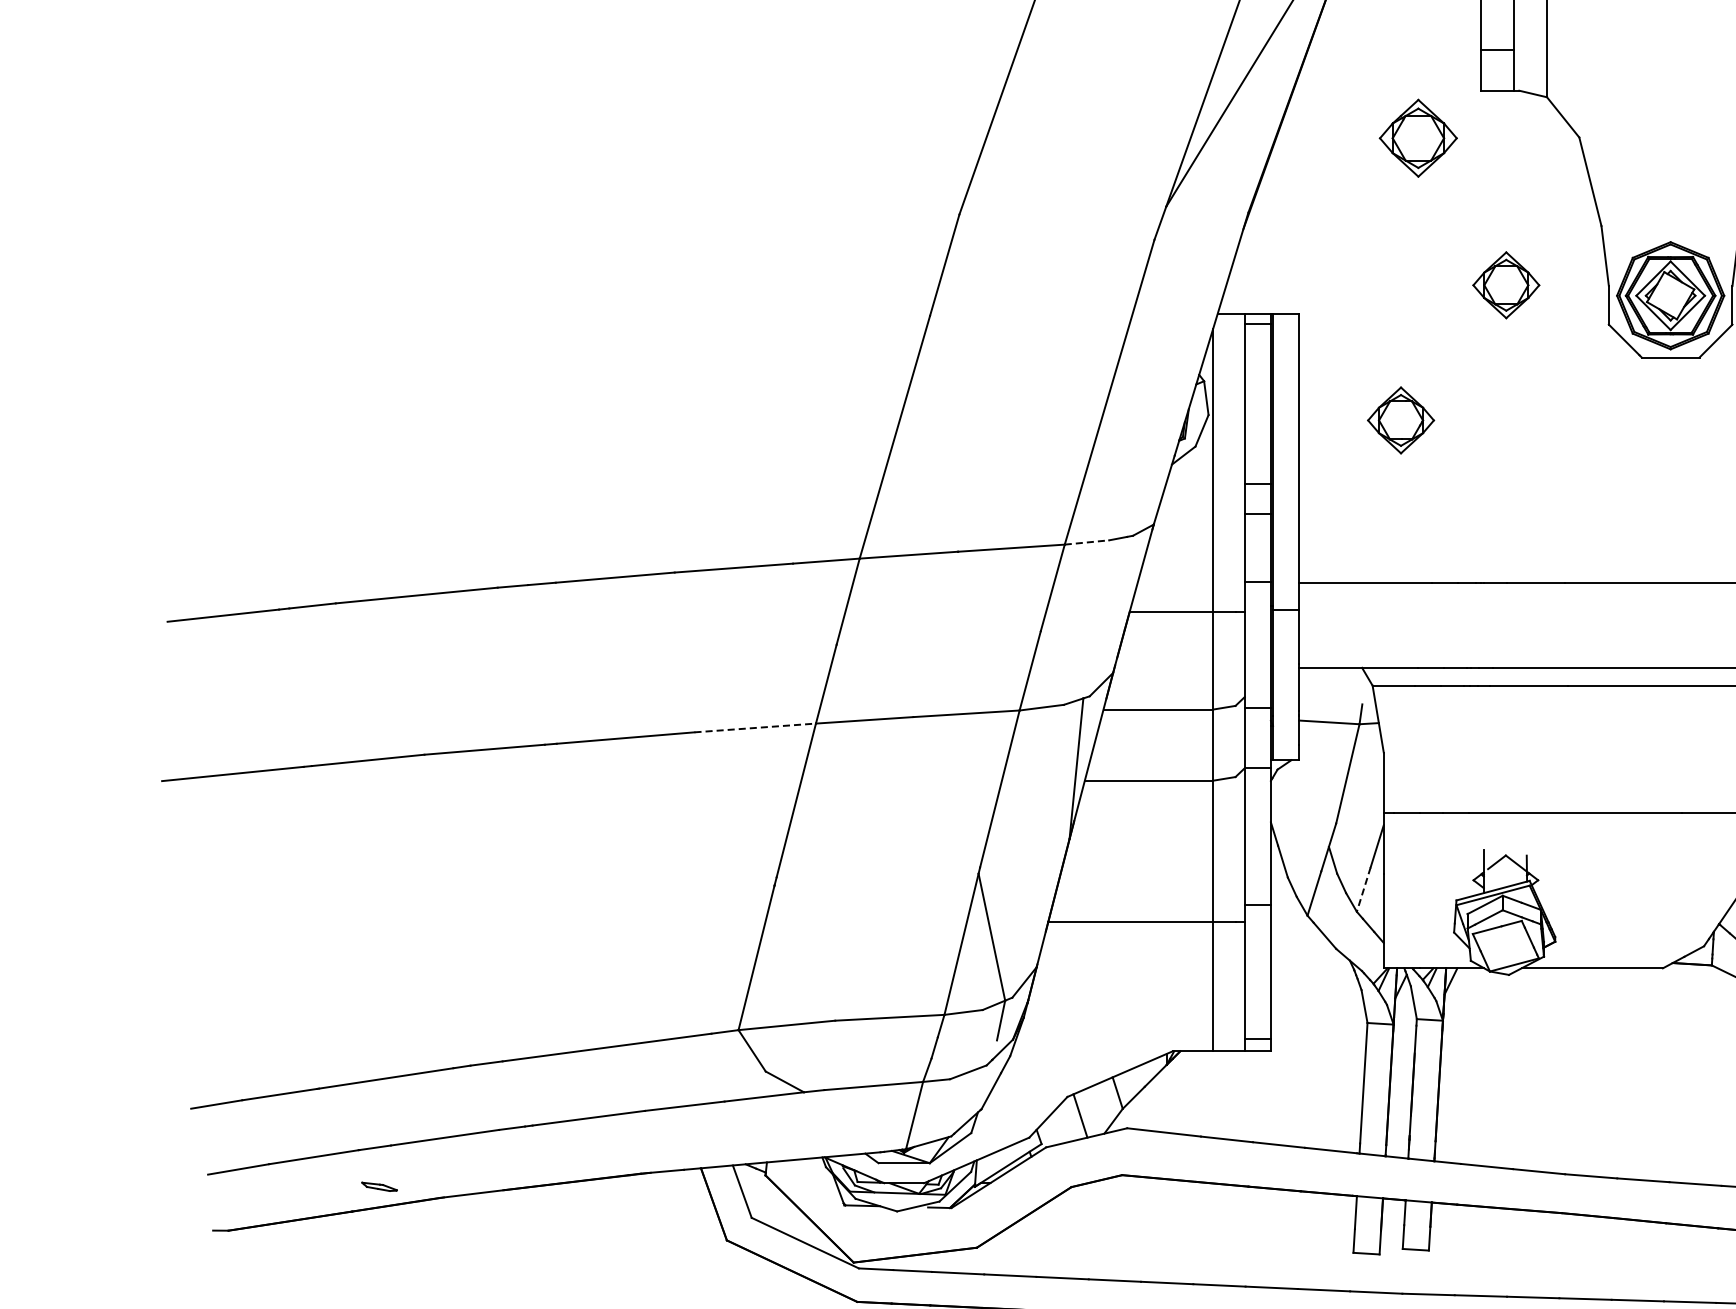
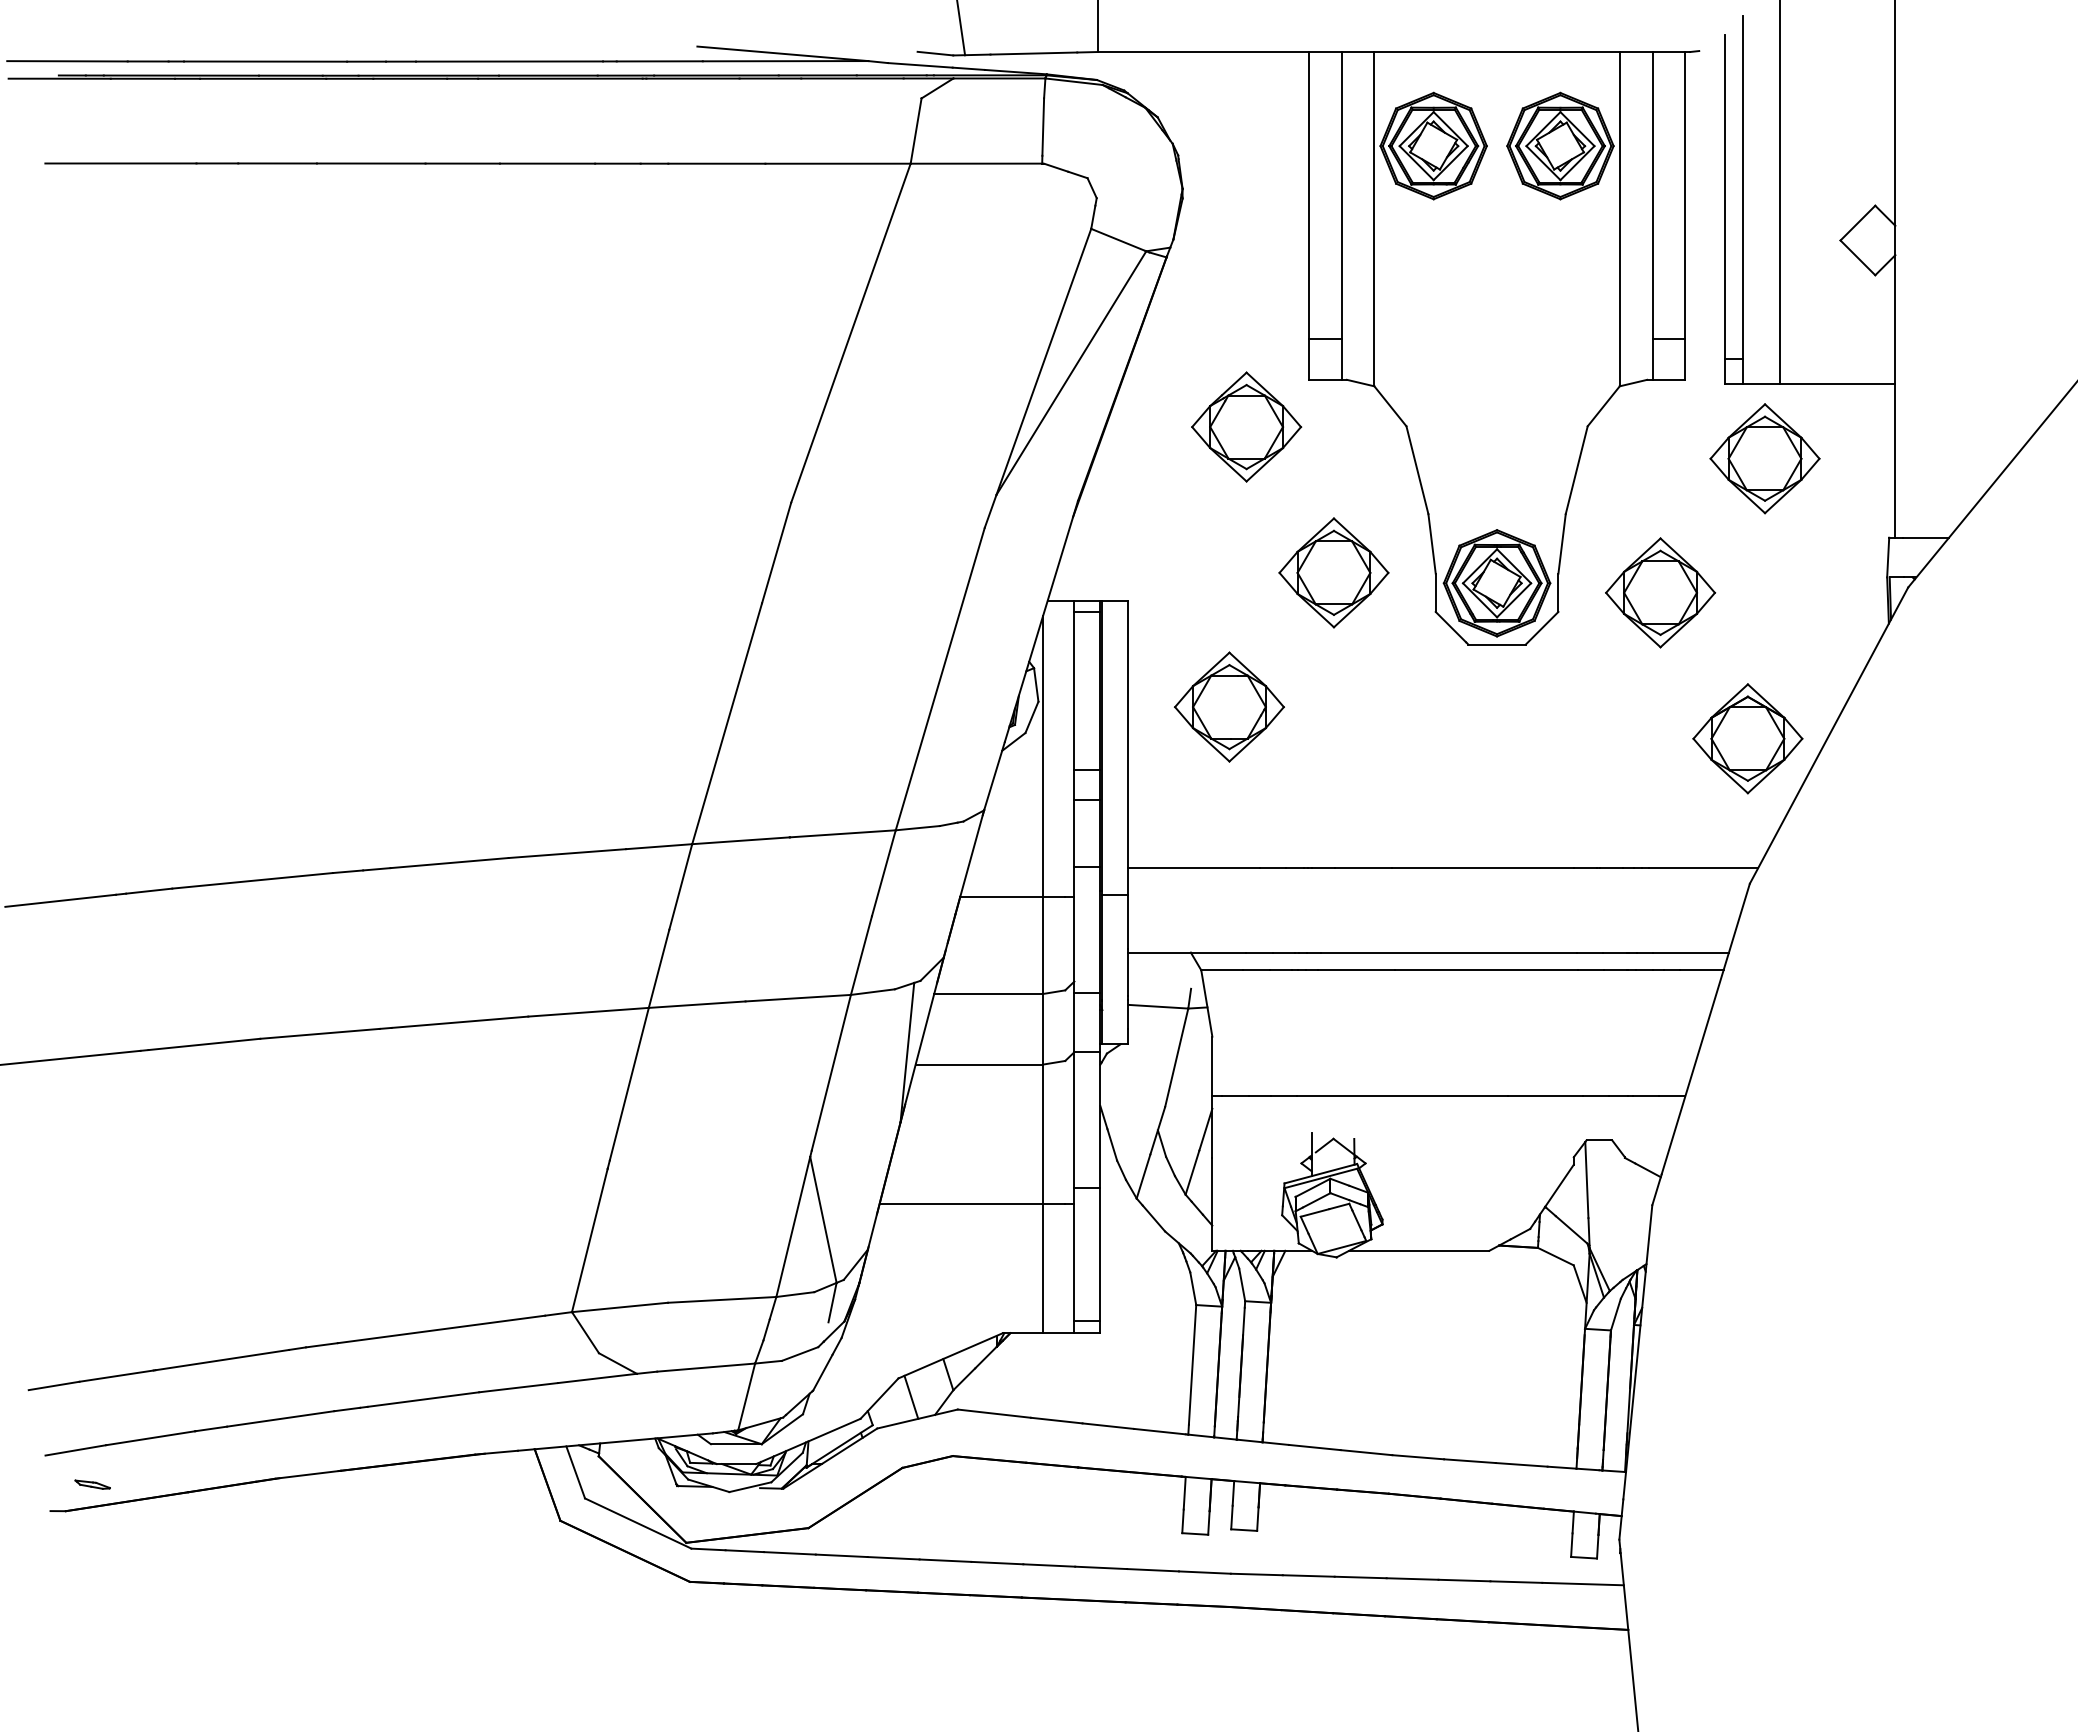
part: (1418, 137) -> (1246, 426), size x1.43
part: (1505, 284) -> (1333, 572), size x1.67
part: (1401, 419) -> (1229, 706), size x1.67
line: (1087, 542) -> (918, 828), dashed -> solid
line: (756, 728) -> (589, 1012), dashed -> solid
line: (1363, 890) -> (1192, 1173), dashed -> solid
part: (379, 1186) -> (92, 1484), moved

